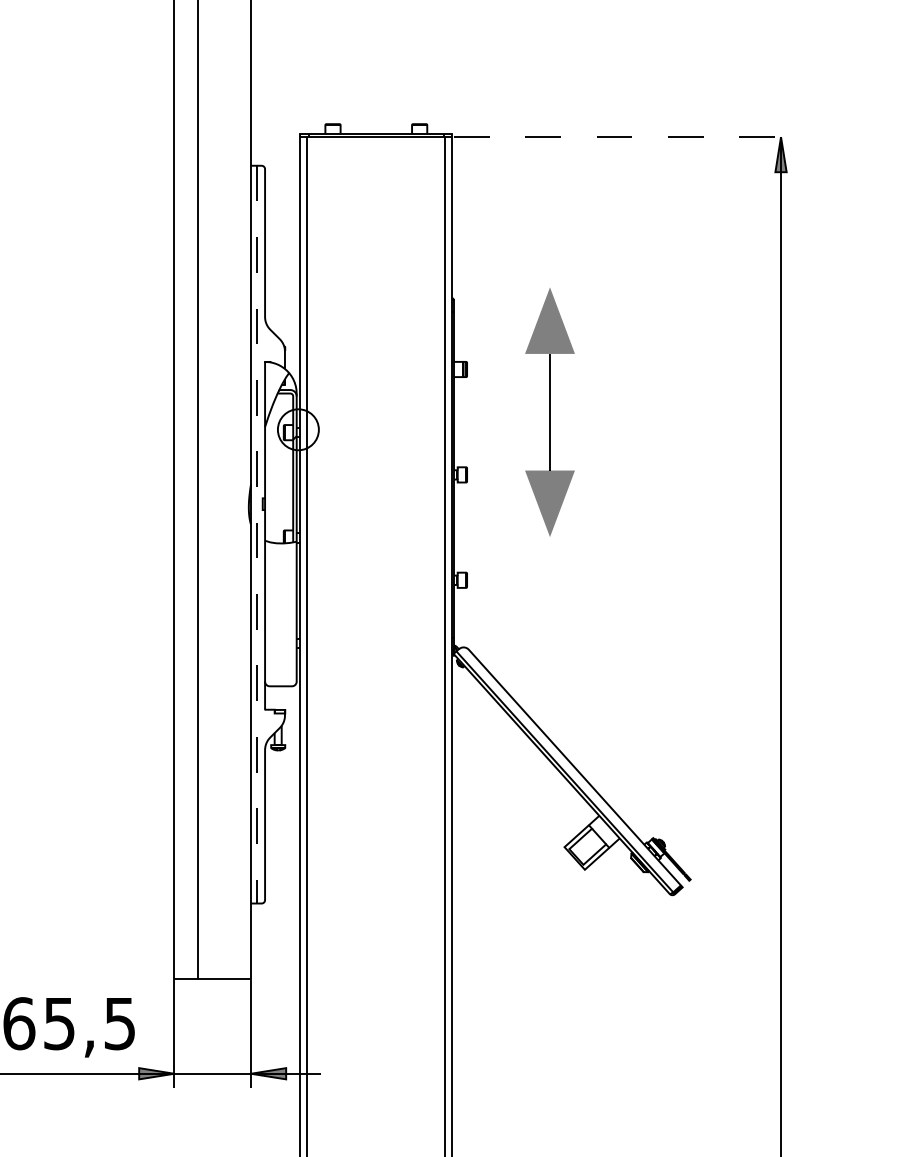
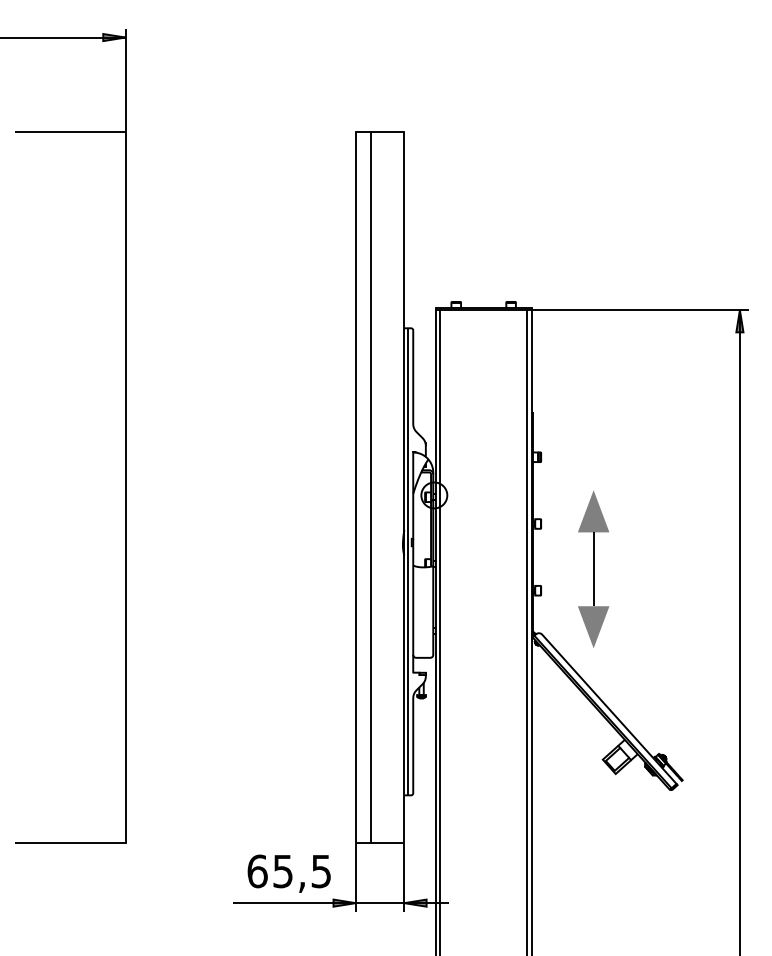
line: (625, 137) -> (641, 310), dashed -> solid
part: (549, 412) -> (593, 569), moved
line: (257, 534) -> (408, 561), dashed -> solid

